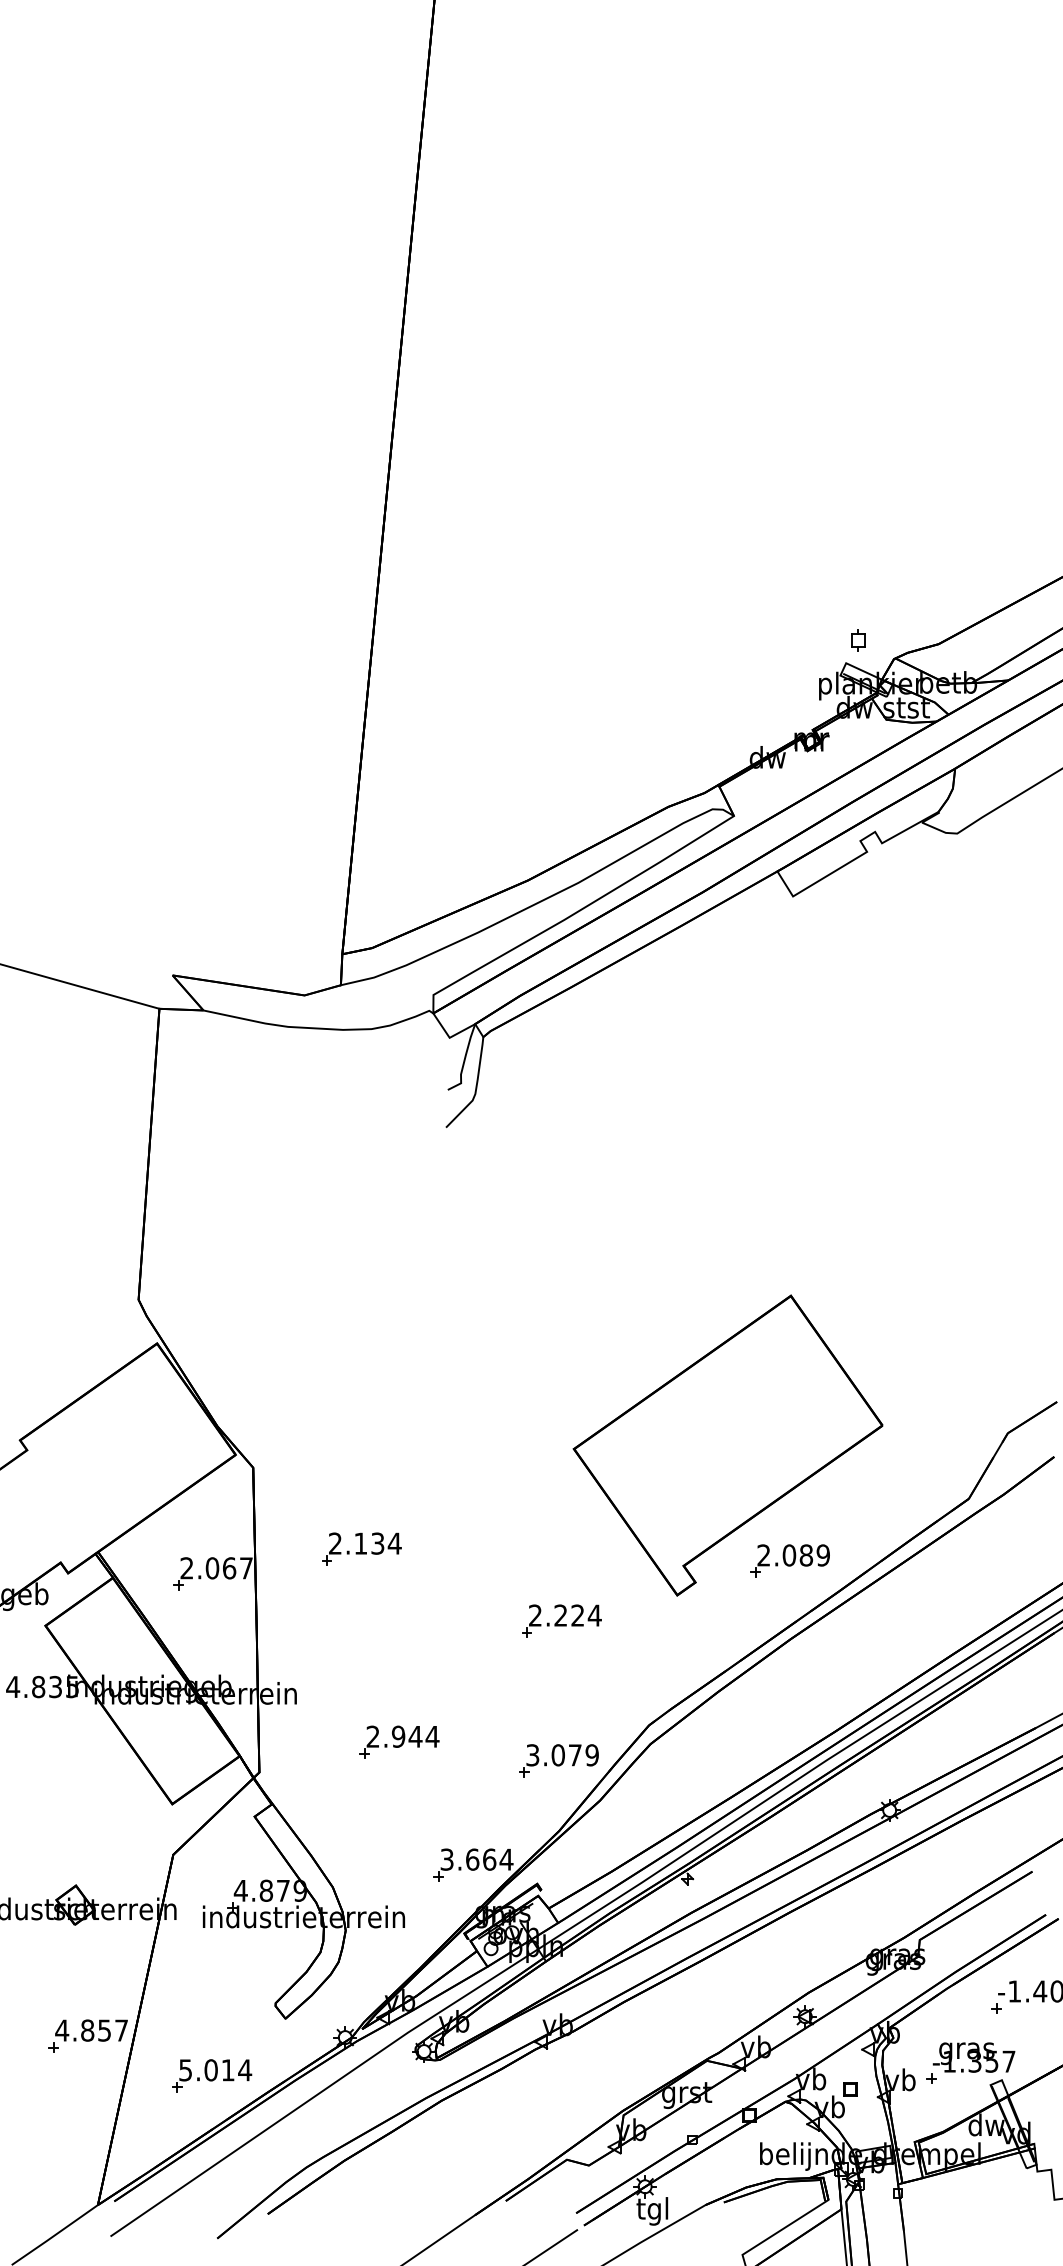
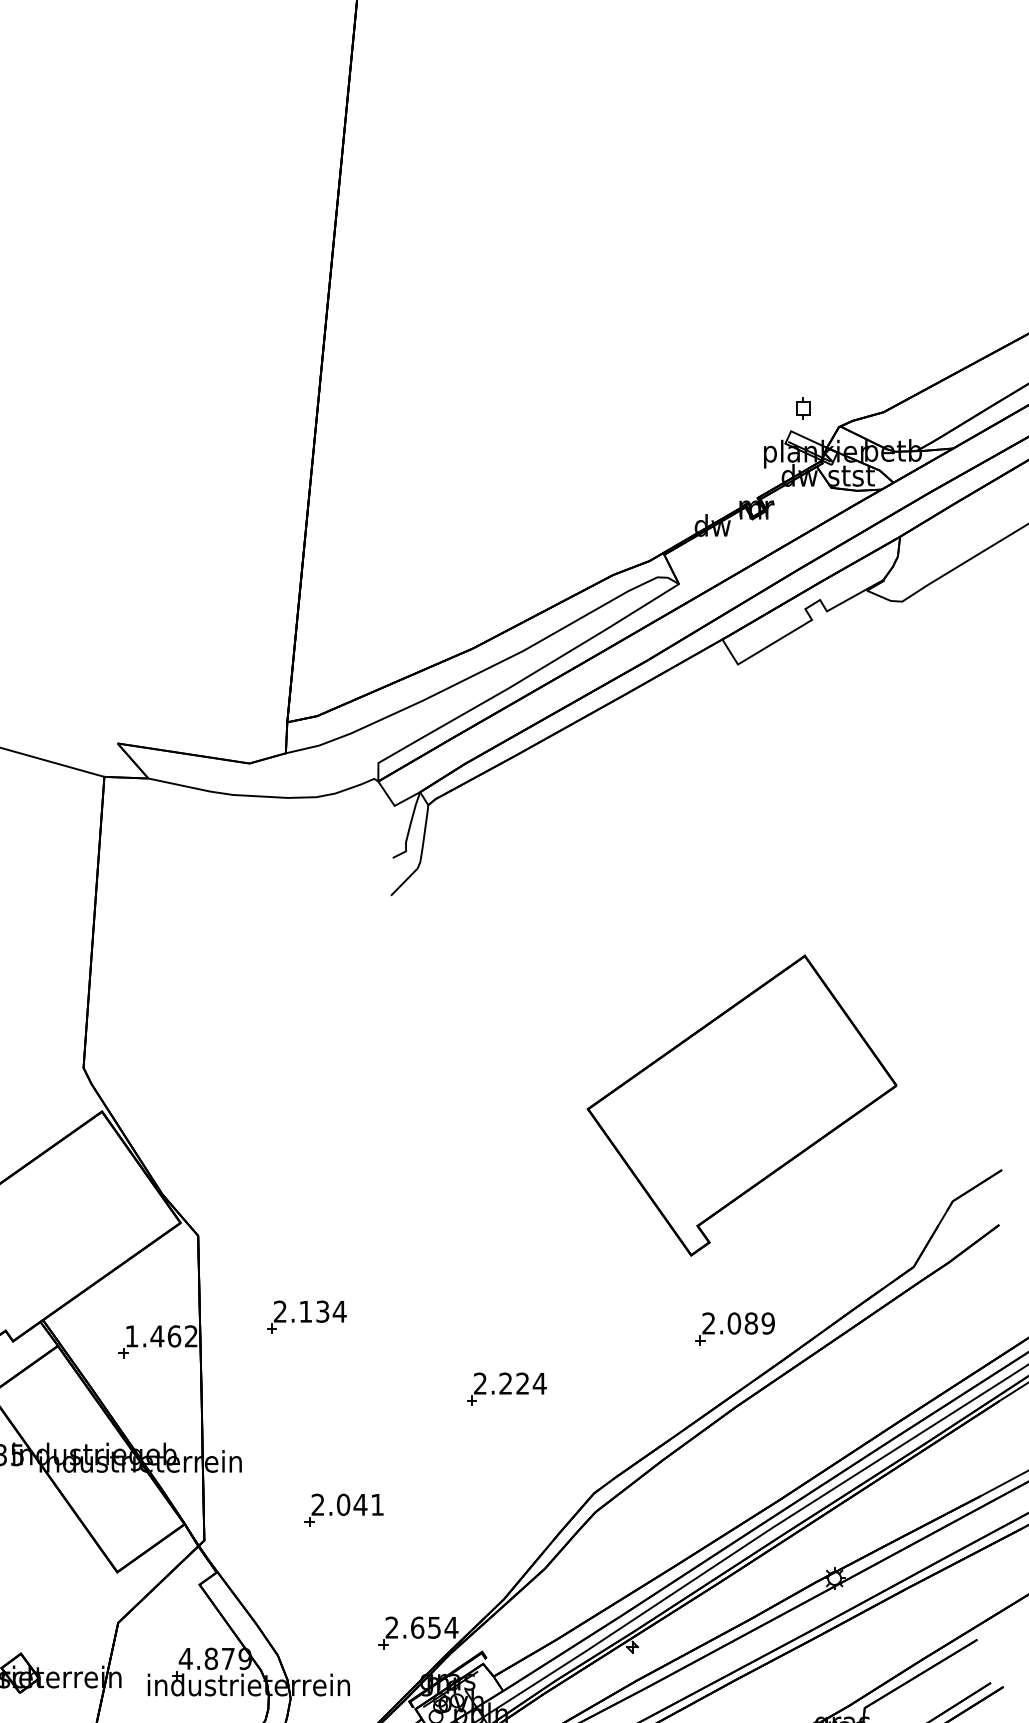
part: (727, 1445) -> (741, 1105), moved
text: (216, 1568) -> (161, 1336), 2.067 -> 1.462
text: (415, 1736) -> (360, 1504), 2.944 -> 2.041
part: (558, 1760) -> (503, 1528), removed
text: (468, 1859) -> (413, 1627), 3.664 -> 2.654

